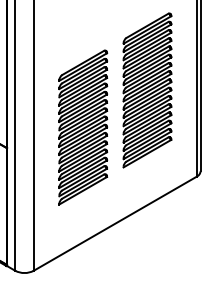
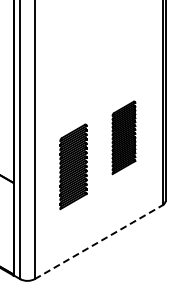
part: (146, 90) -> (123, 137), size x0.6
part: (83, 127) -> (73, 166), size x0.7
line: (115, 224) -> (98, 242), solid -> dashed

